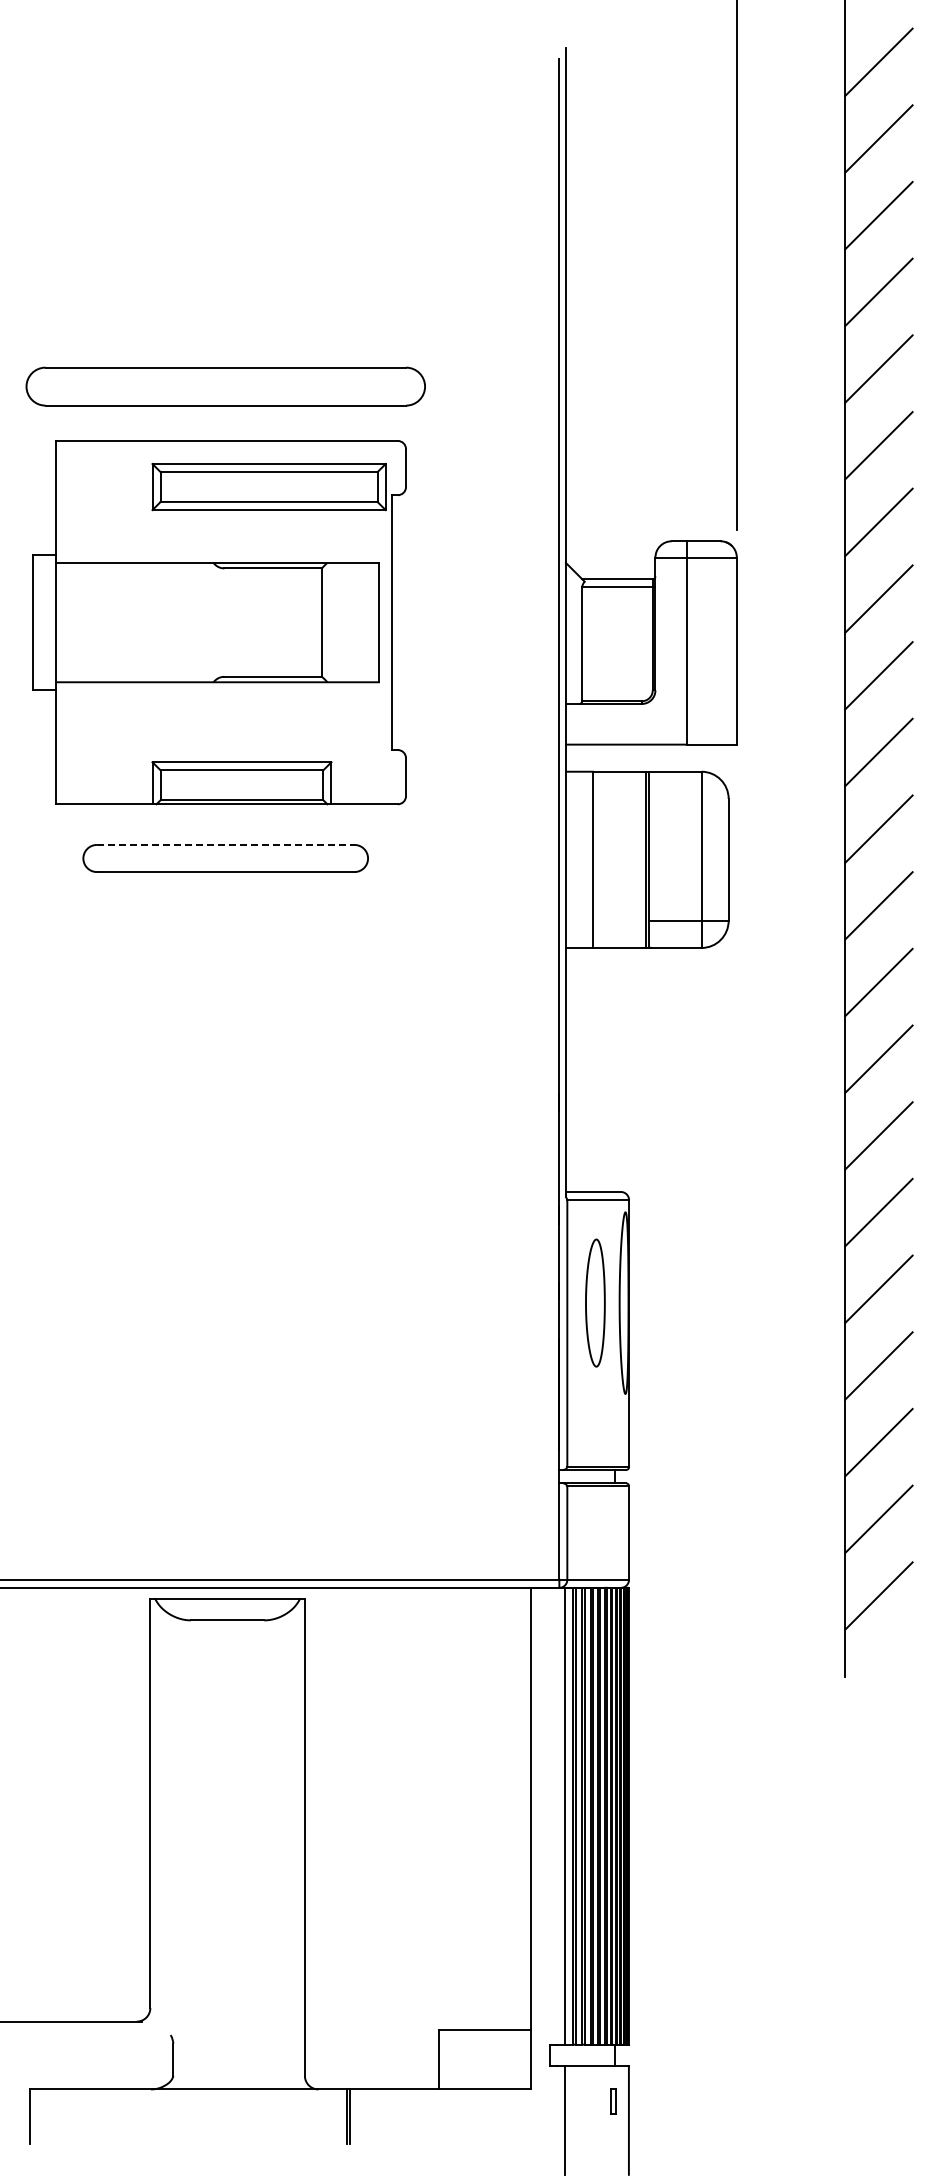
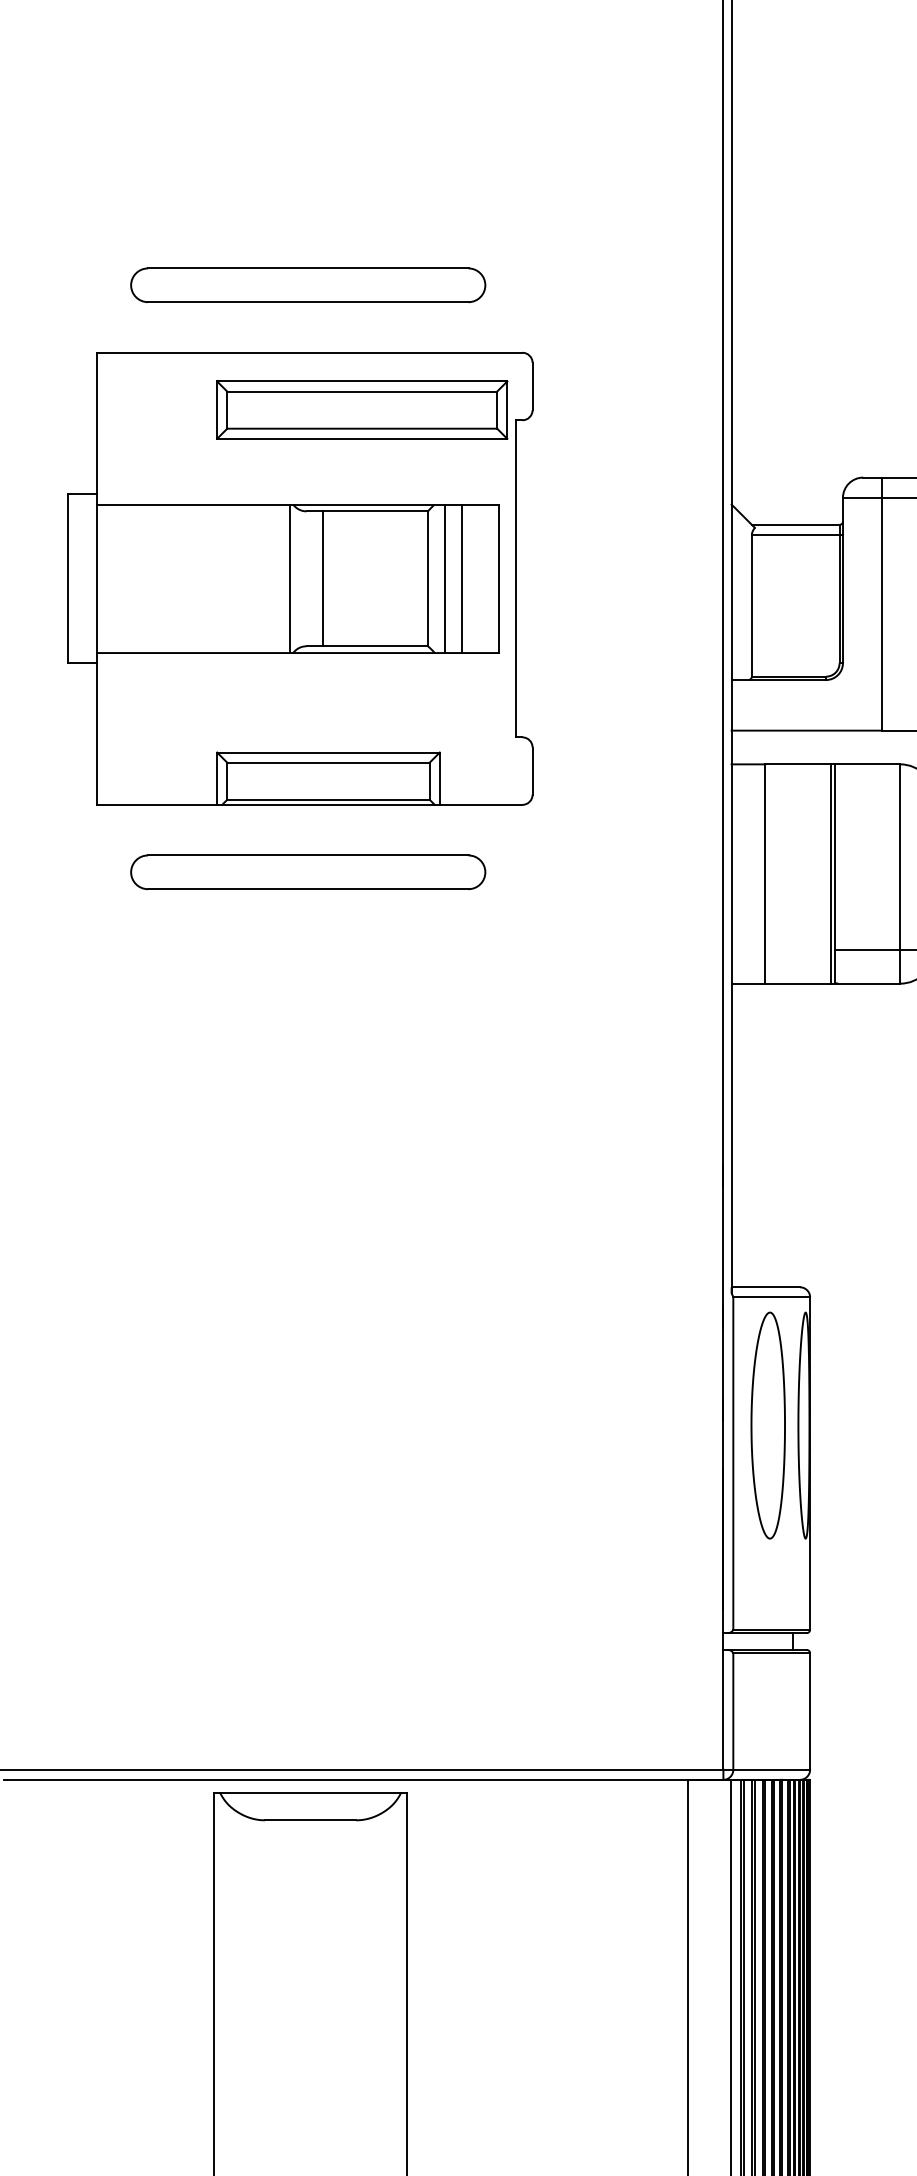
part: (225, 386) -> (307, 285), size x0.71
line: (210, 622) -> (289, 578), added
line: (237, 622) -> (322, 578), added
line: (335, 622) -> (444, 578), added
line: (349, 622) -> (462, 578), added
line: (225, 844) -> (307, 854), dashed -> solid
part: (595, 1302) -> (768, 1424), size x1.43

